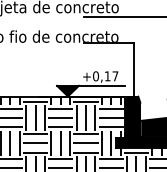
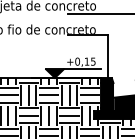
text: (115, 76) -> (93, 61), +0,17 -> +0,15

